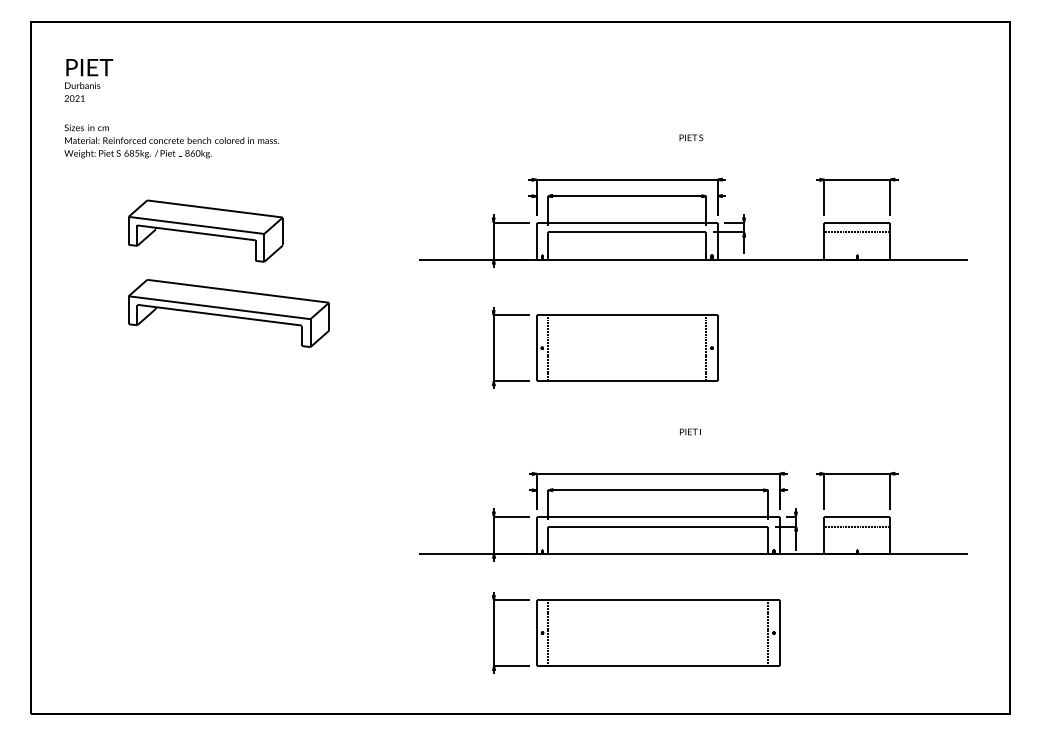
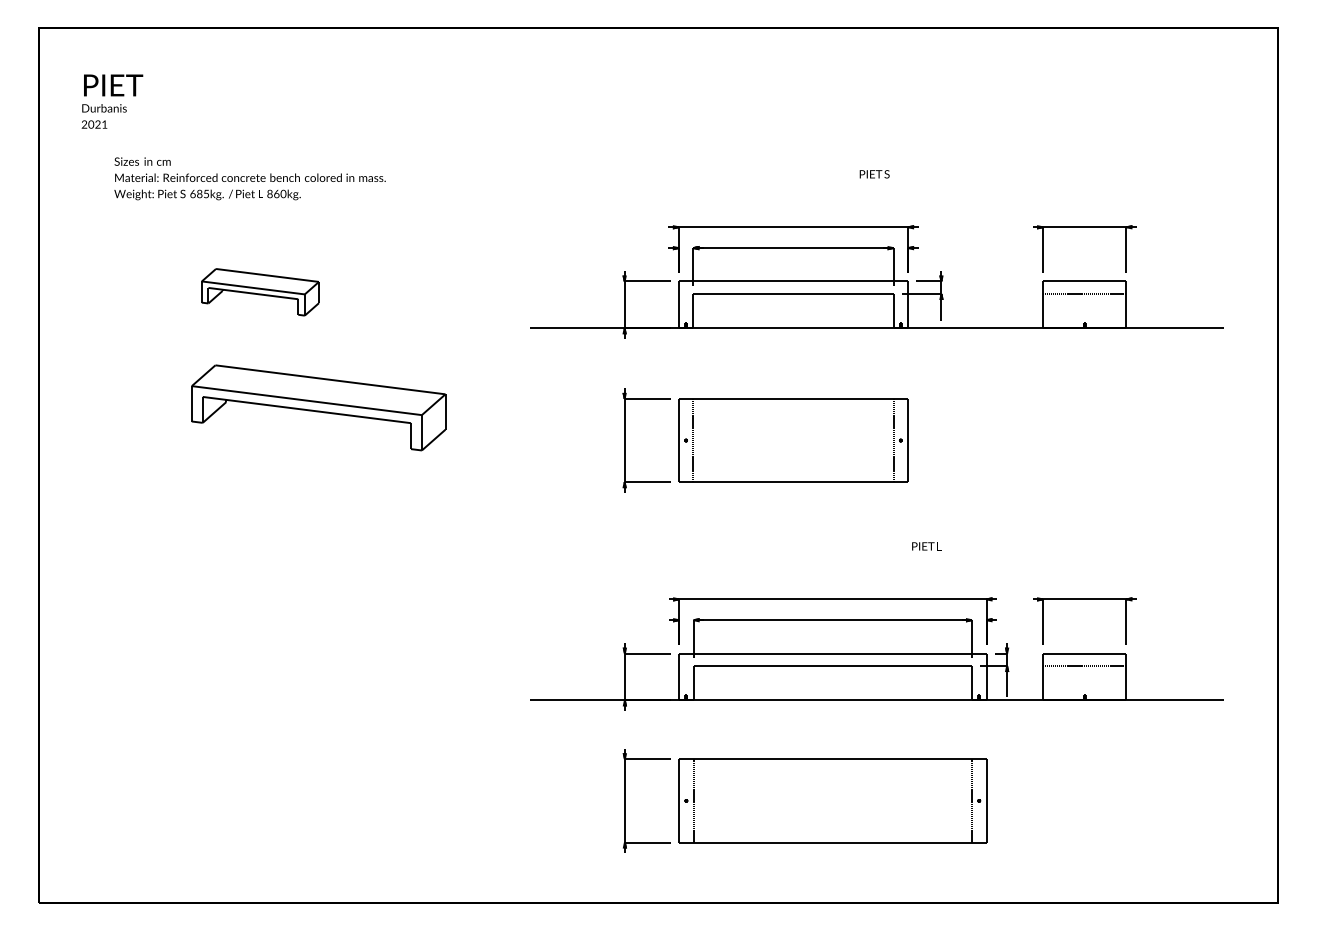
text: (171, 141) -> (249, 178), moved
part: (205, 230) -> (259, 291), size x0.6
part: (228, 313) -> (318, 407), moved
text: (690, 431) -> (925, 545), moved

